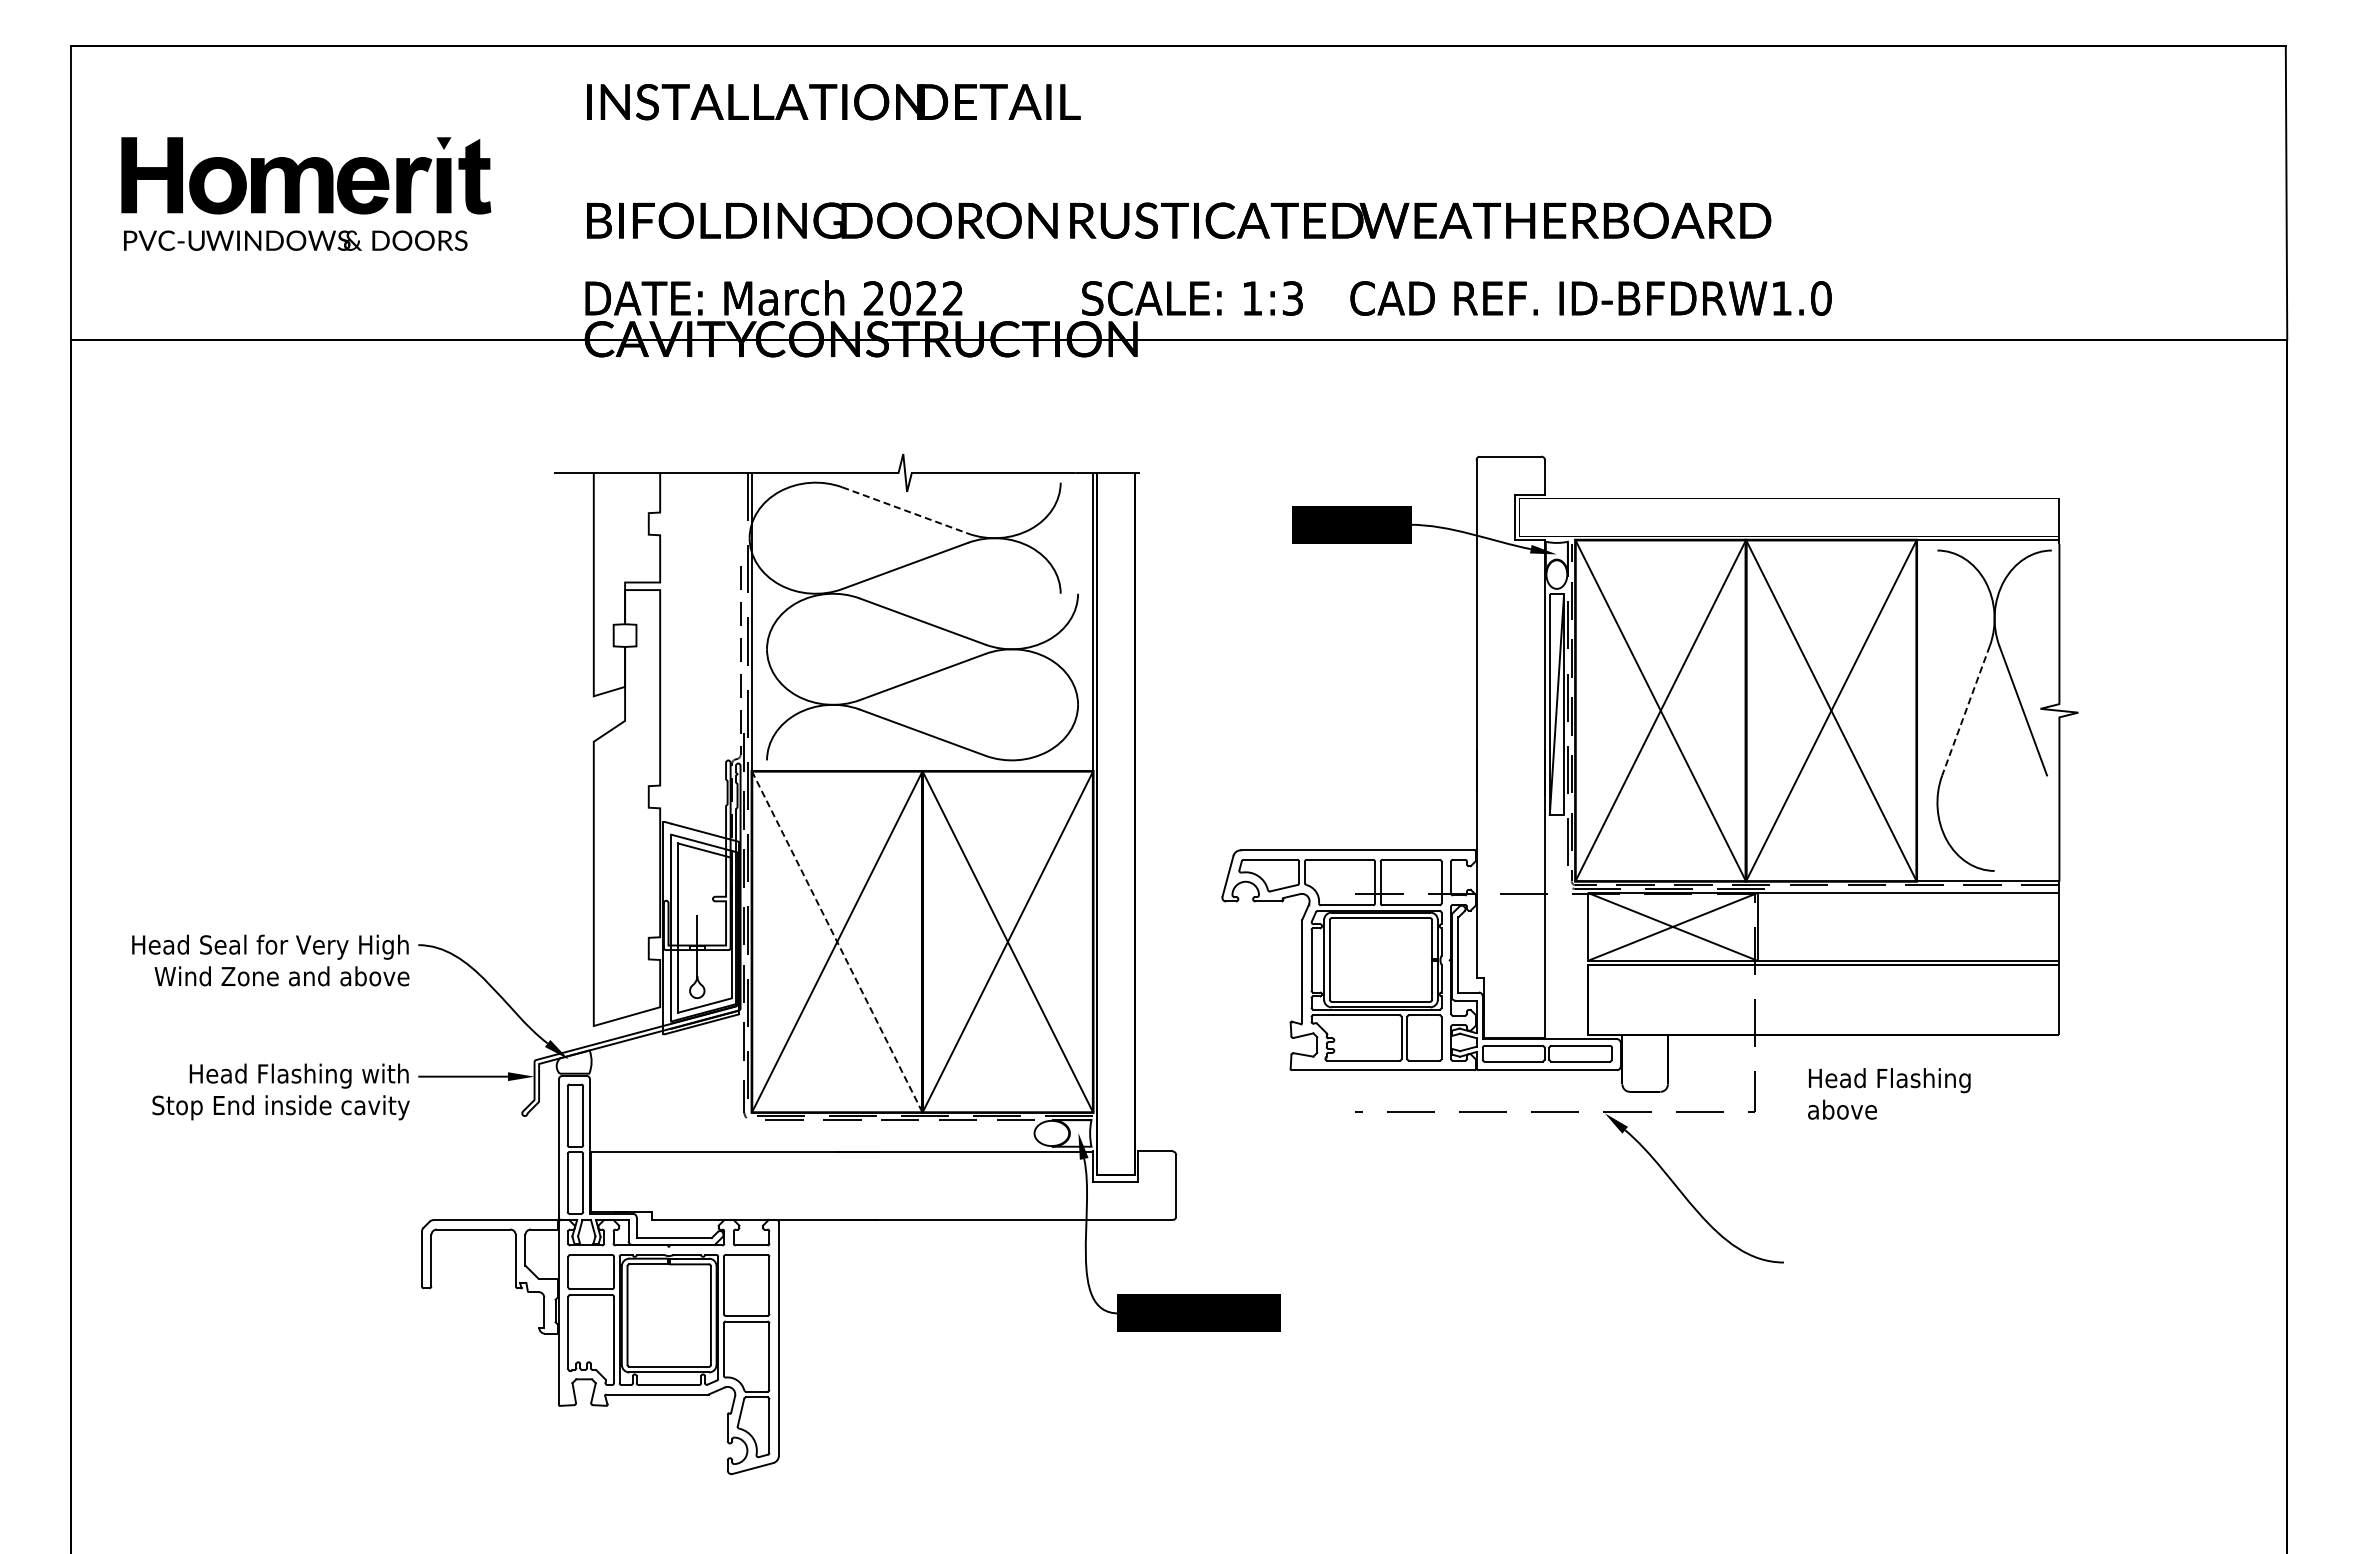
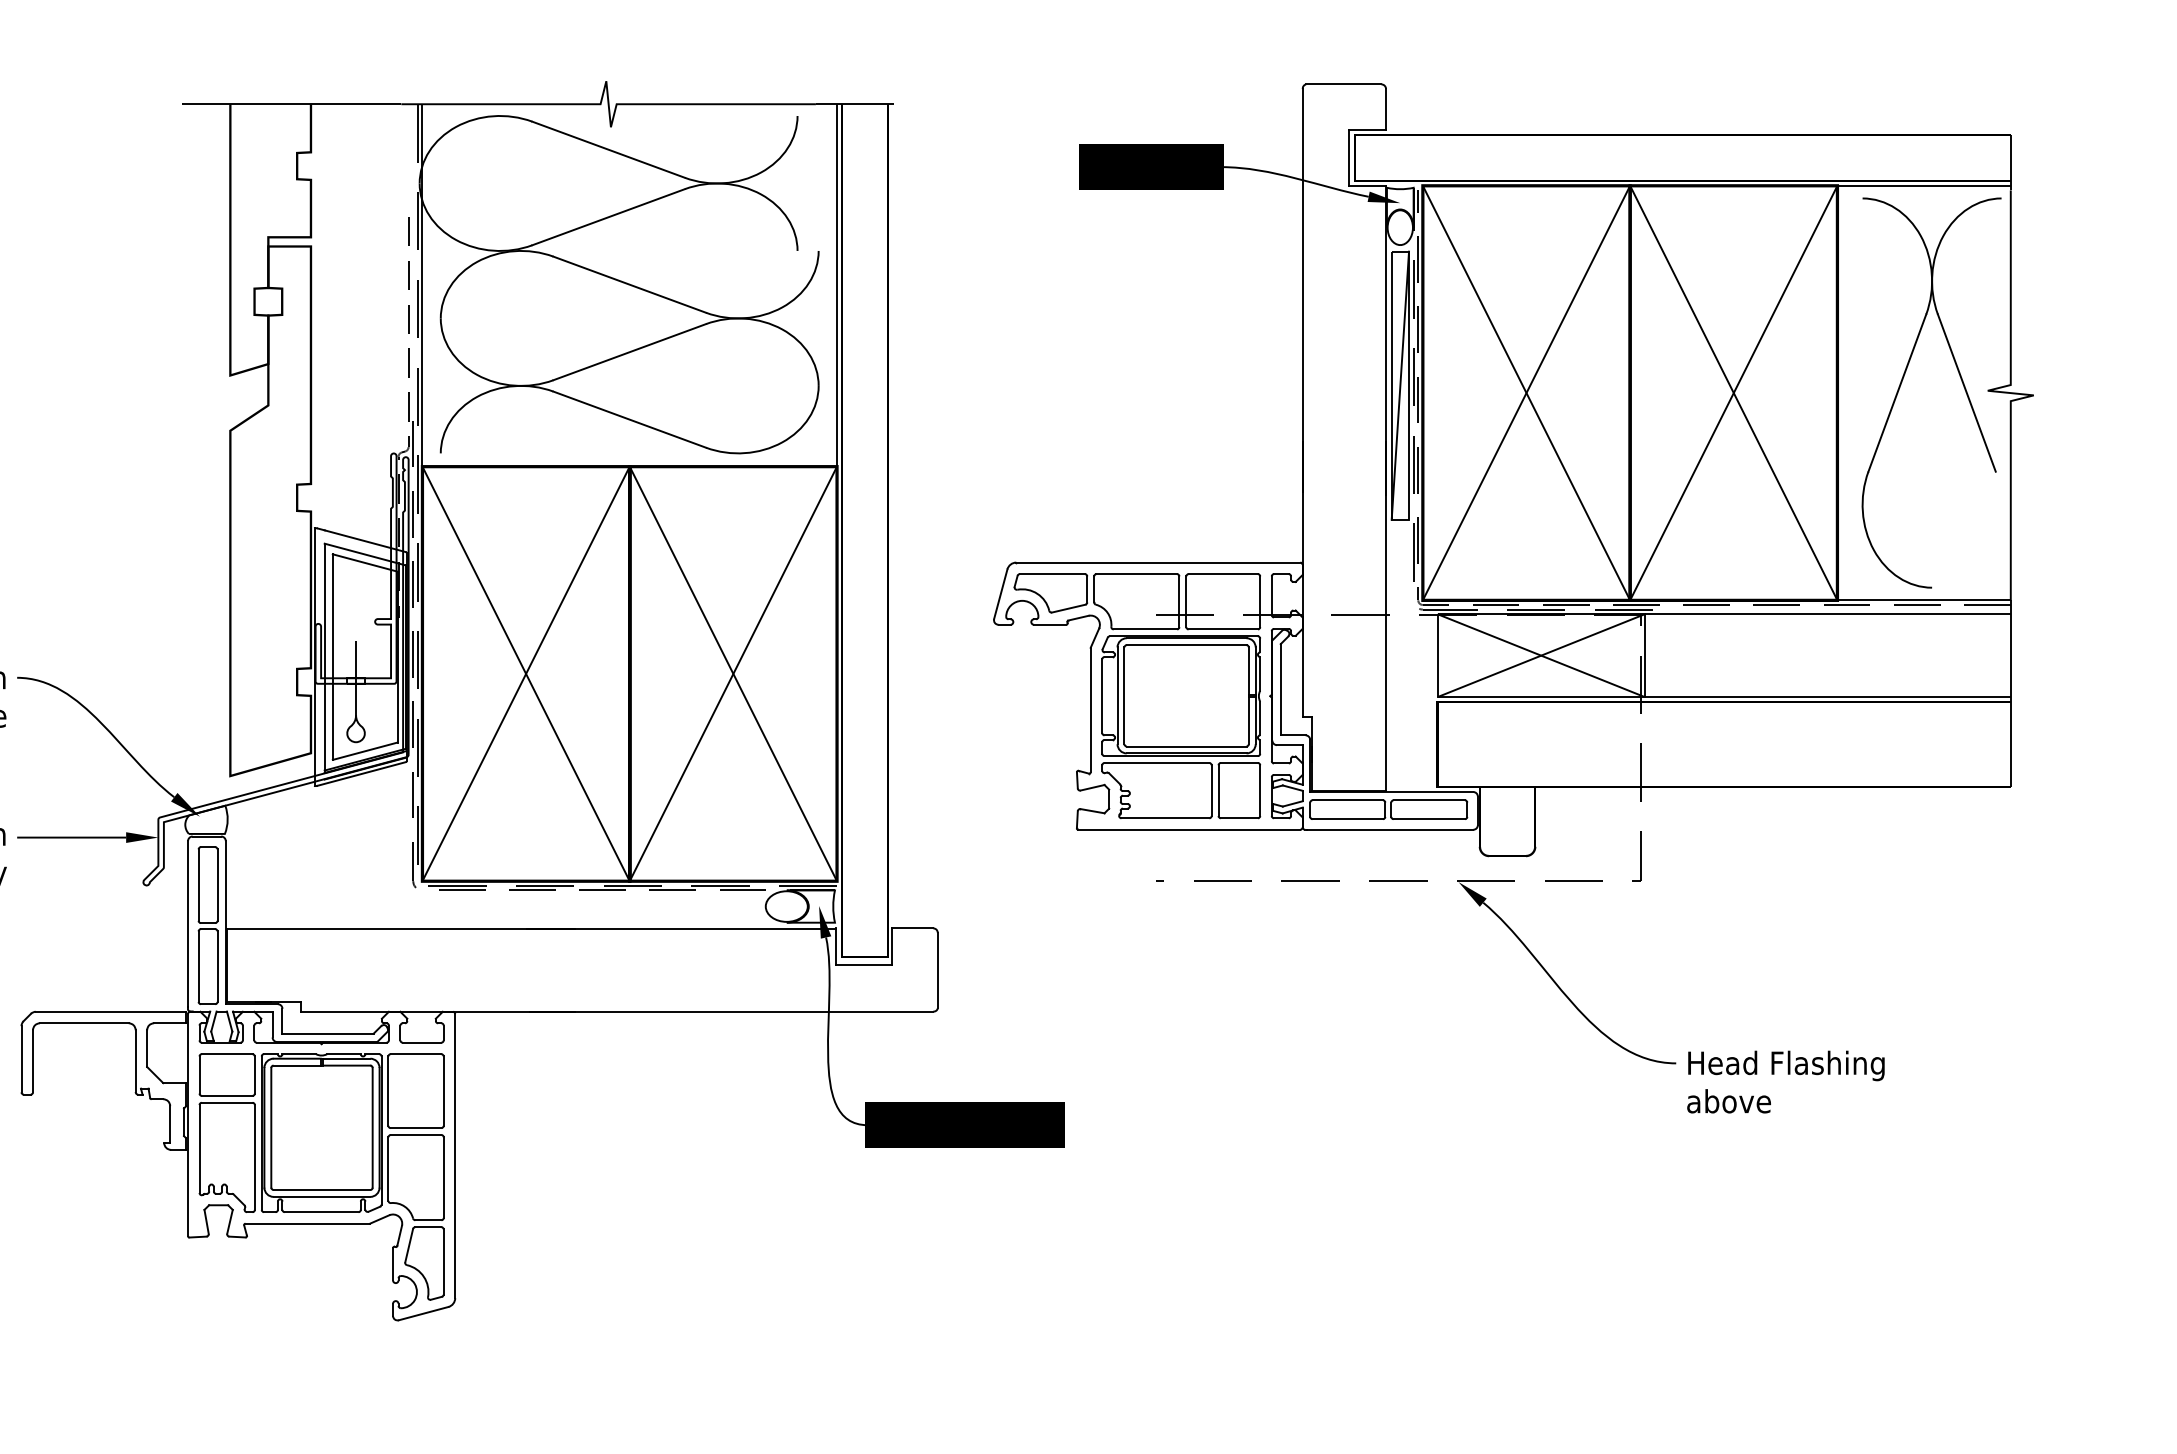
line: (905, 510) -> (609, 149), dashed -> solid
line: (1966, 710) -> (1897, 392), dashed -> solid
line: (837, 941) -> (526, 673), dashed -> solid
text: (1889, 1093) -> (1786, 1081), moved

